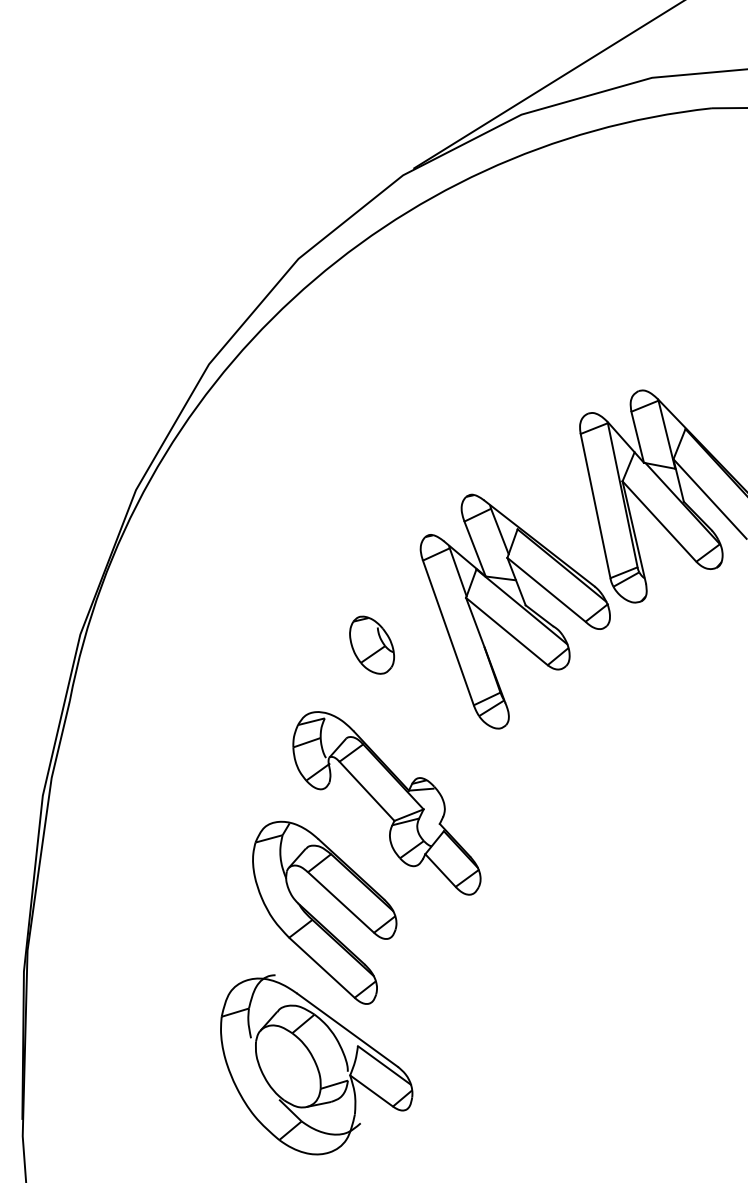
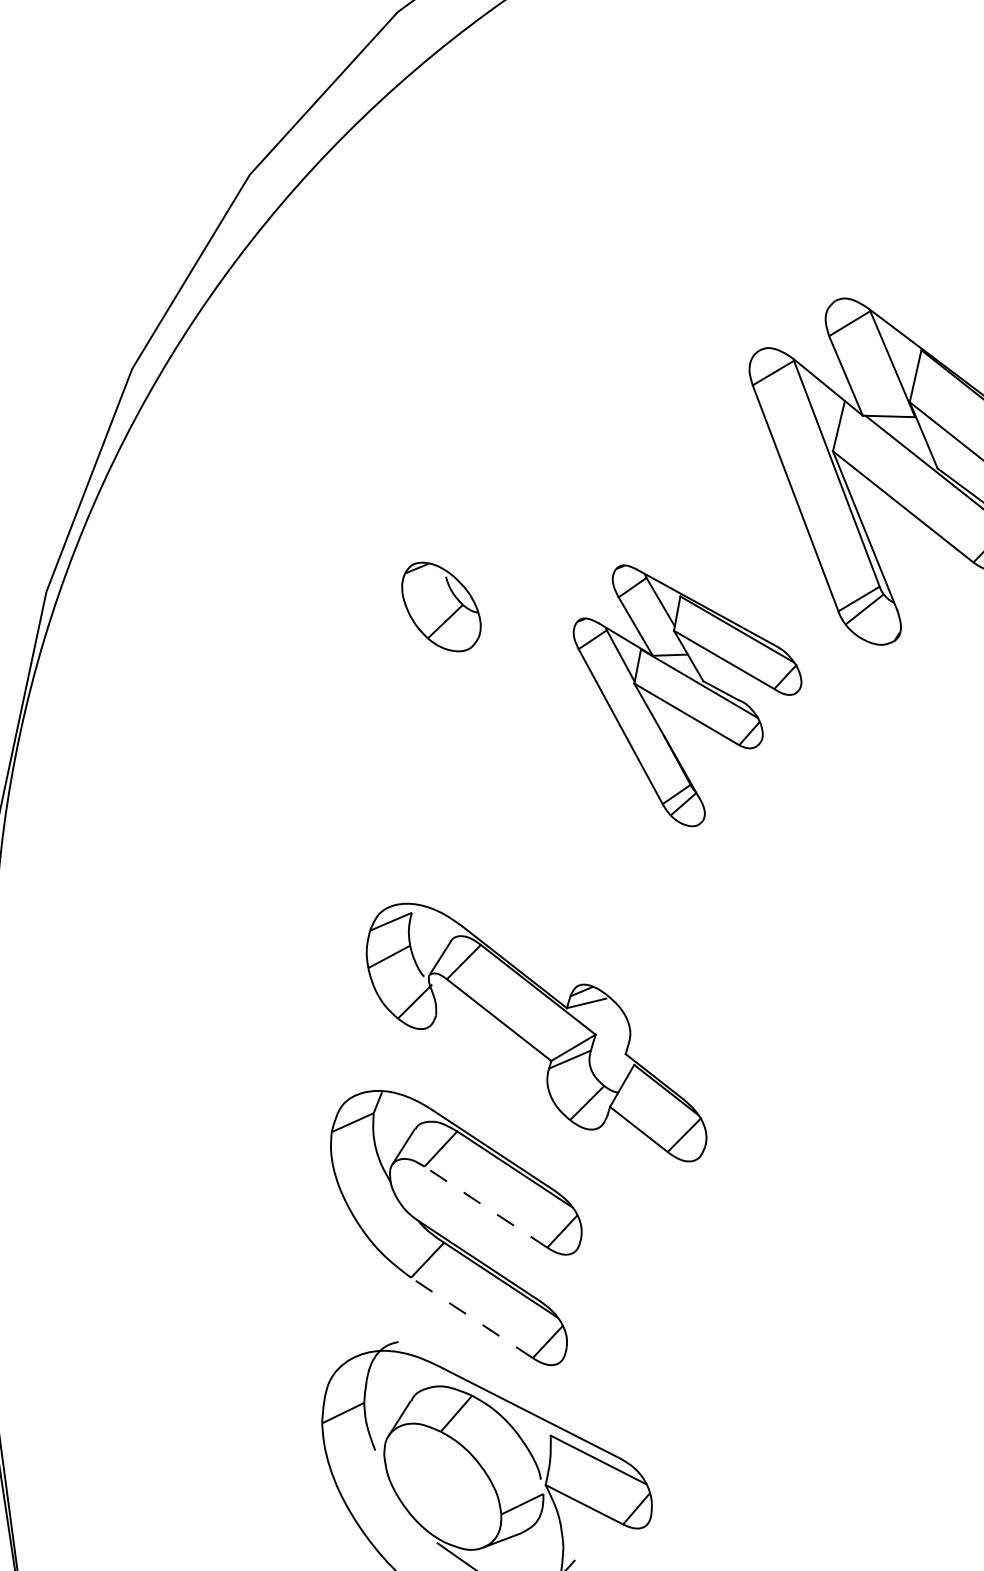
part: (514, 611) -> (691, 690), size x0.7
part: (371, 644) -> (440, 605), moved
line: (341, 902) -> (486, 1206), solid -> dashed
line: (321, 967) -> (471, 1317), solid -> dashed

